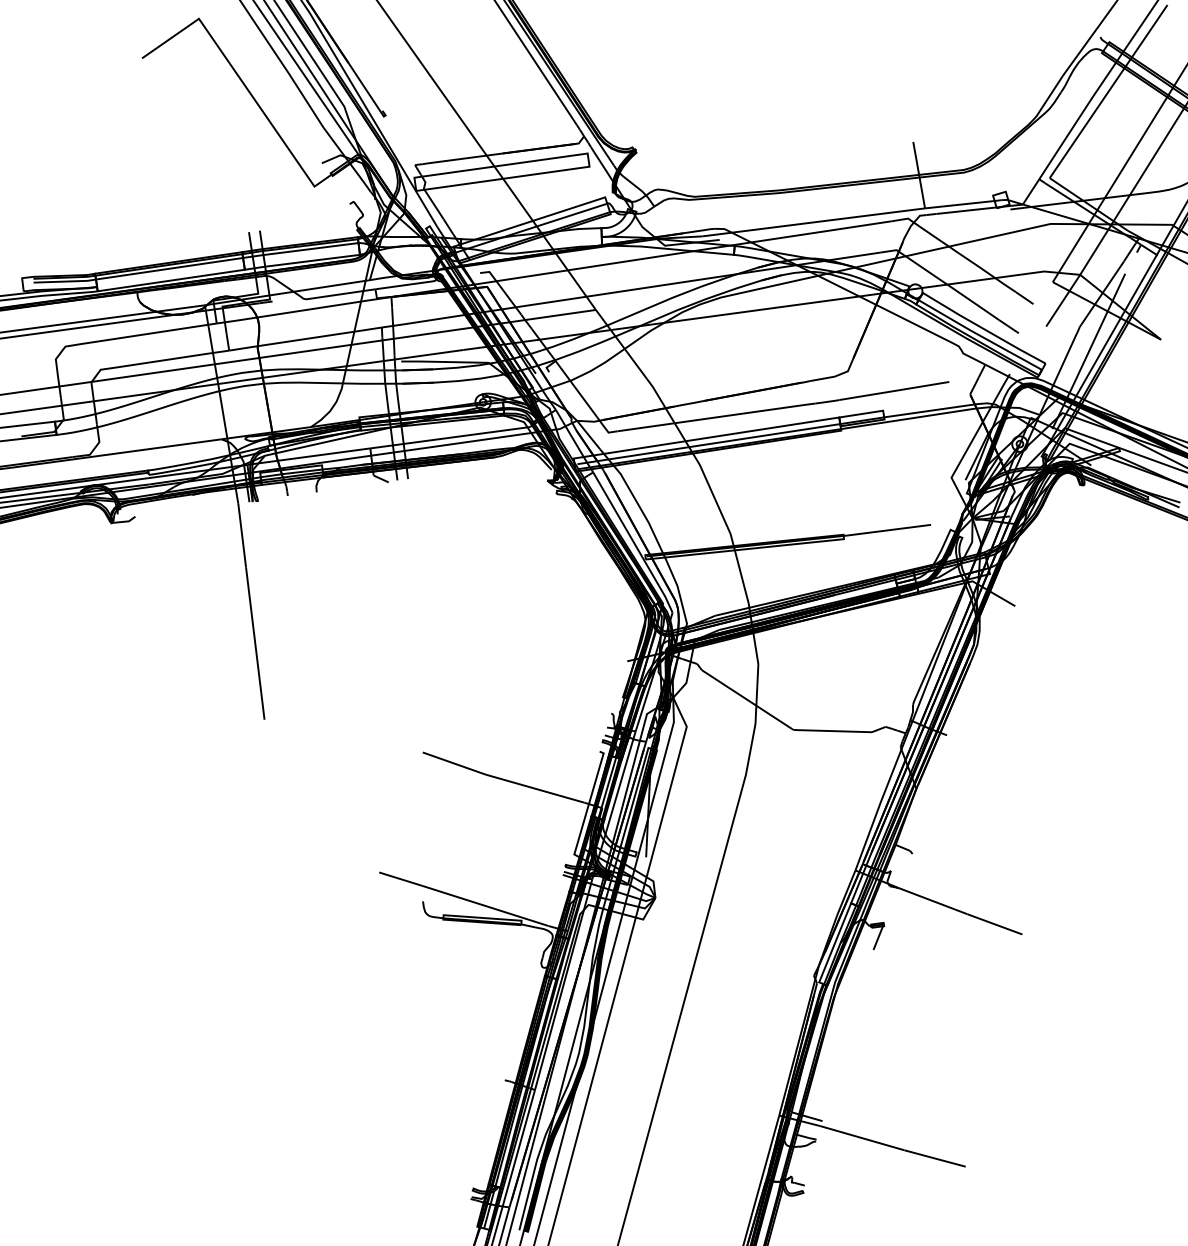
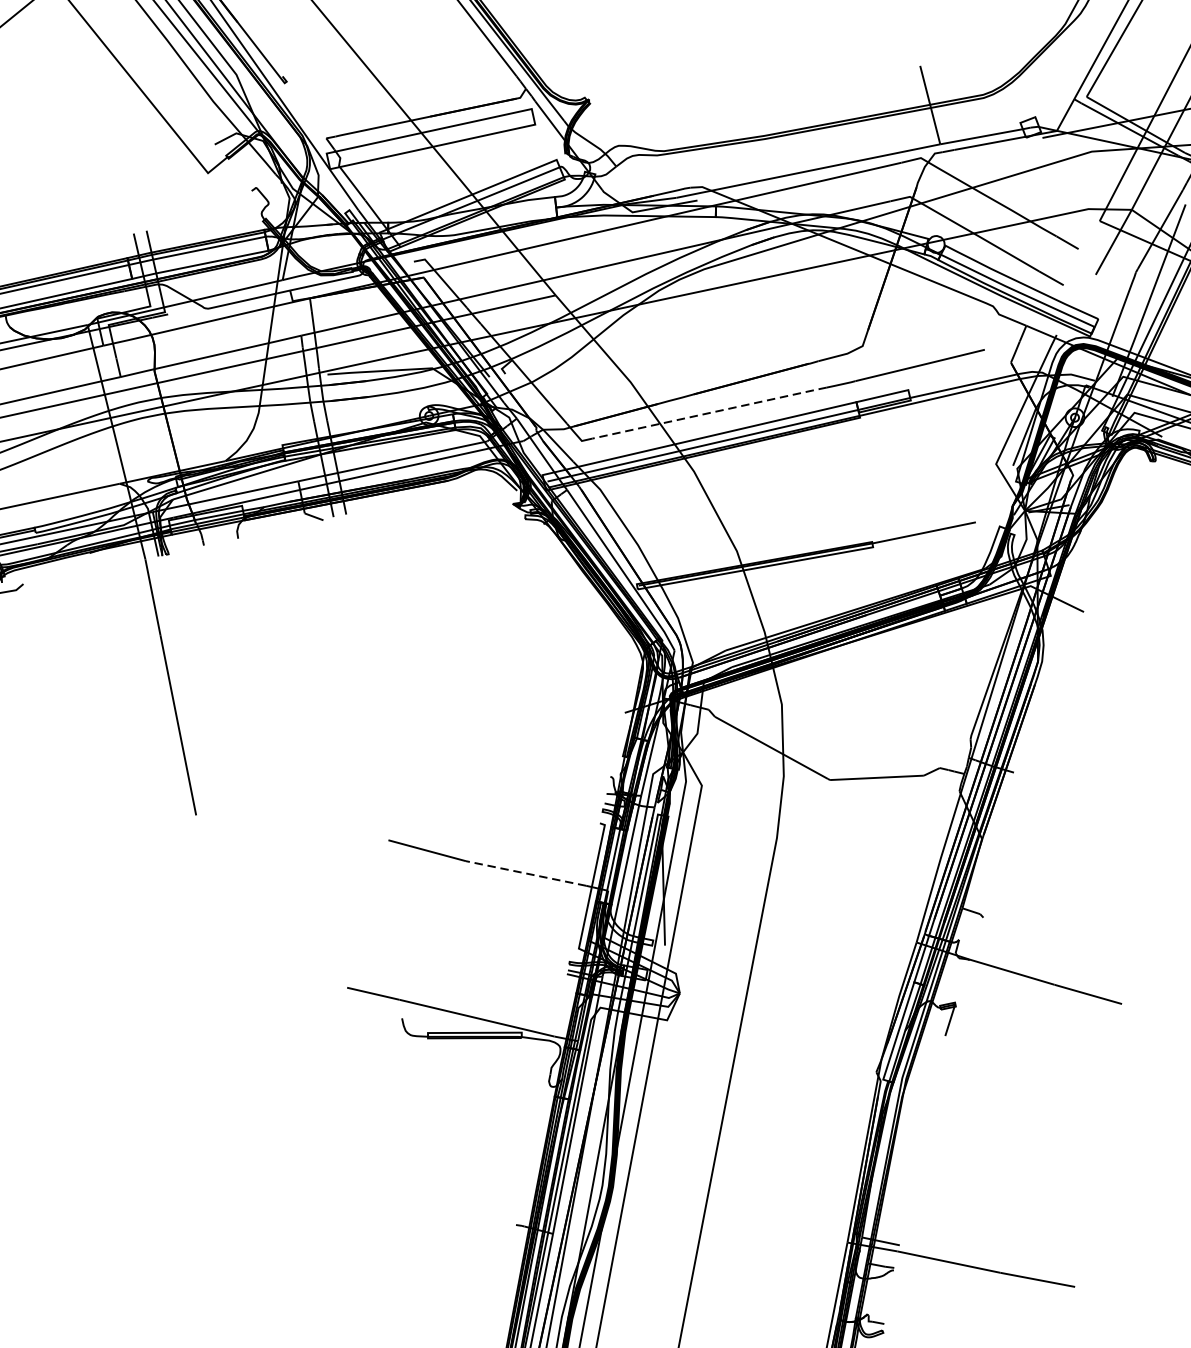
line: (717, 417) -> (710, 413), solid -> dashed
line: (534, 788) -> (525, 873), solid -> dashed

